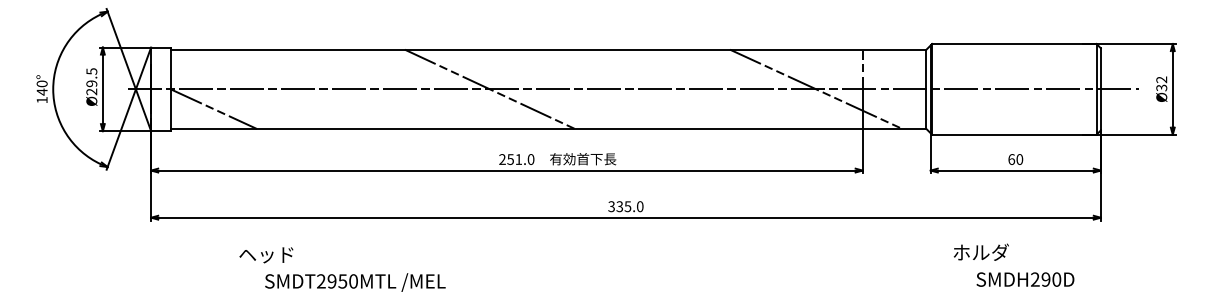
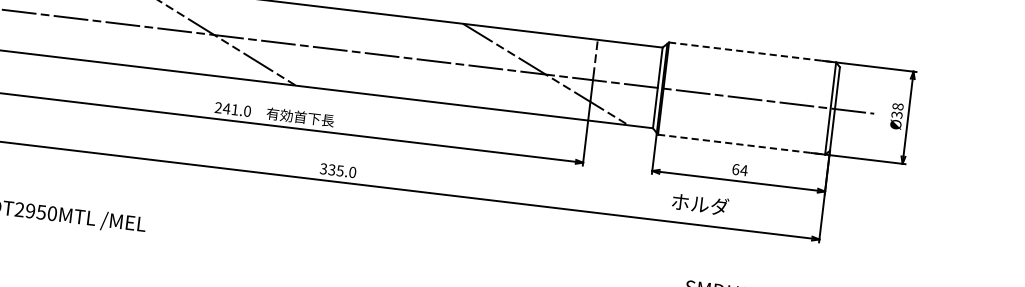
line: (1014, 44) -> (752, 53), solid -> dashed
text: (1161, 79) -> (897, 106), Ø32 -> Ø38
line: (1014, 134) -> (741, 144), solid -> dashed
text: (510, 159) -> (226, 108), 251.0 -> 241.0
text: (1019, 159) -> (743, 170), 60 -> 64
text: (980, 251) -> (699, 203), moved

